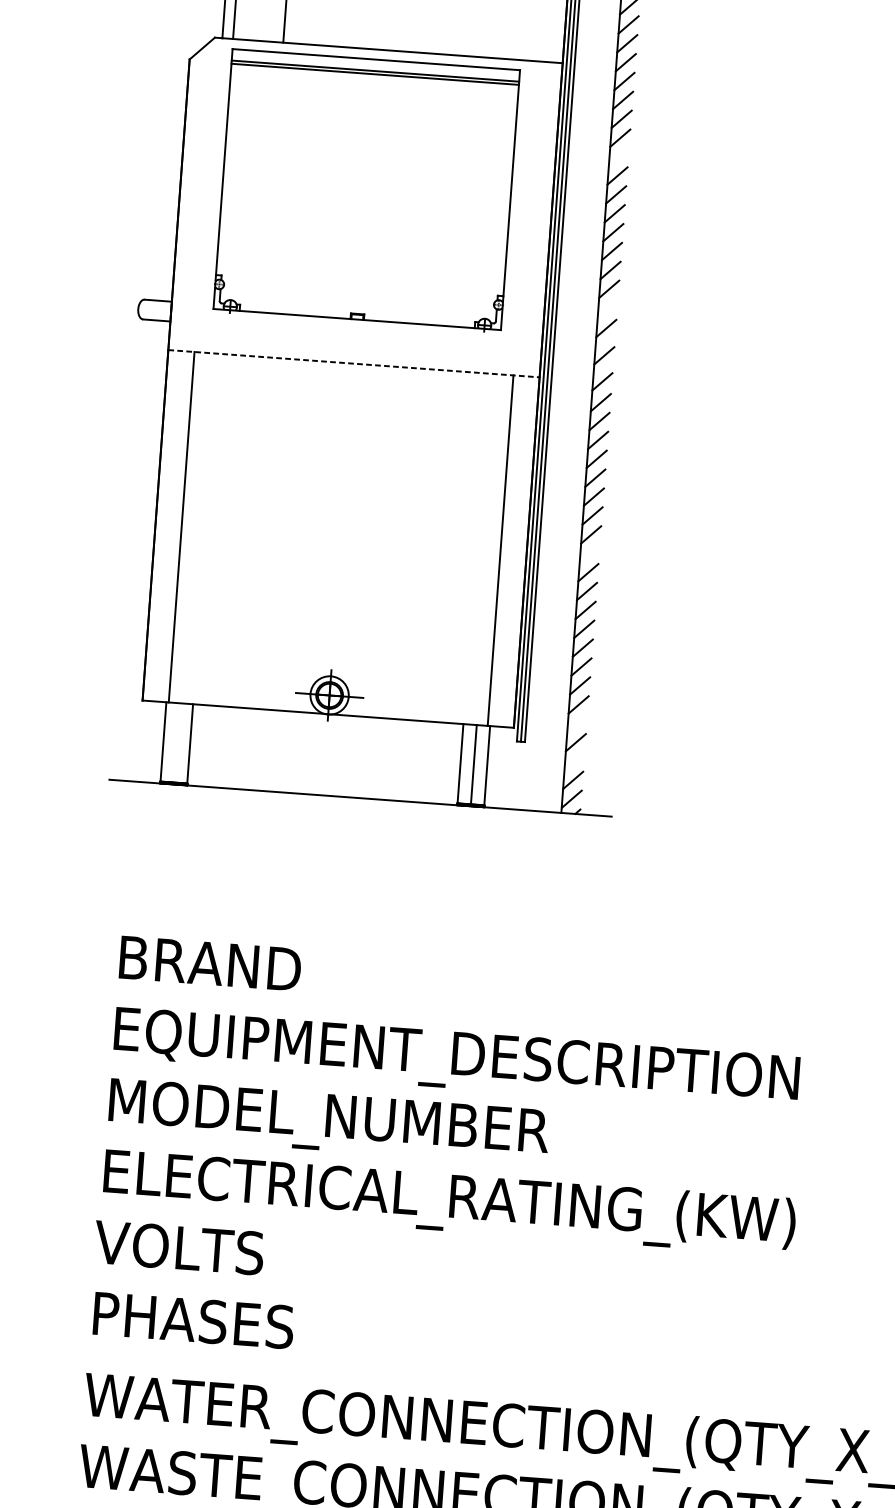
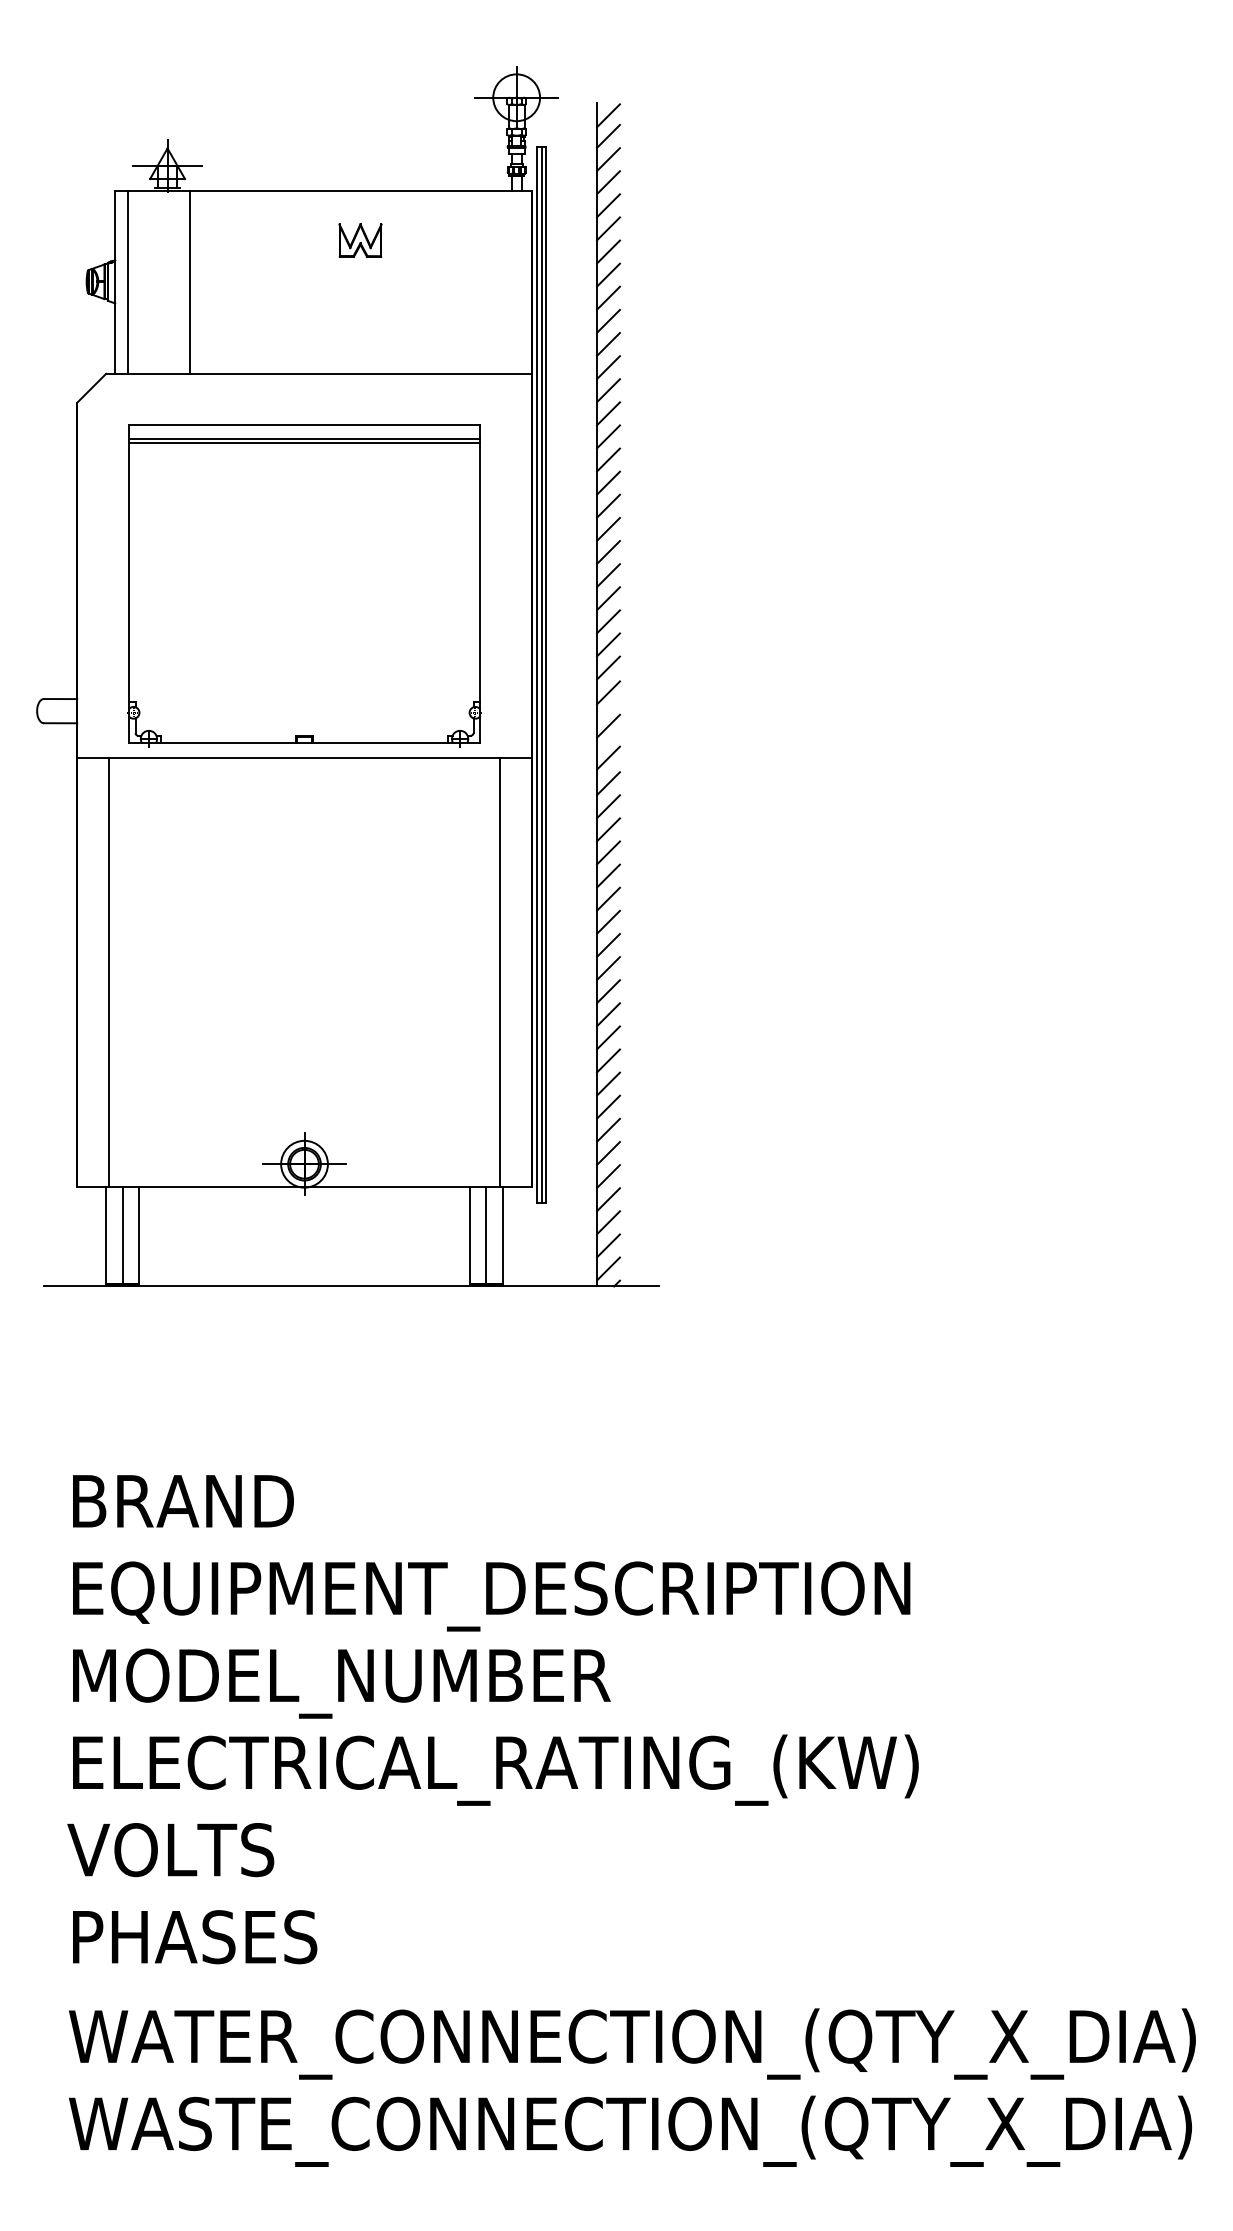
line: (618, 156) -> (608, 482), added
part: (366, 190) -> (304, 585), moved
line: (607, 307) -> (608, 667), added
line: (354, 363) -> (305, 758), dashed -> solid
line: (589, 553) -> (608, 968), added
line: (577, 723) -> (608, 1176), added
line: (176, 743) -> (122, 1236), added
line: (574, 761) -> (608, 1222), added

